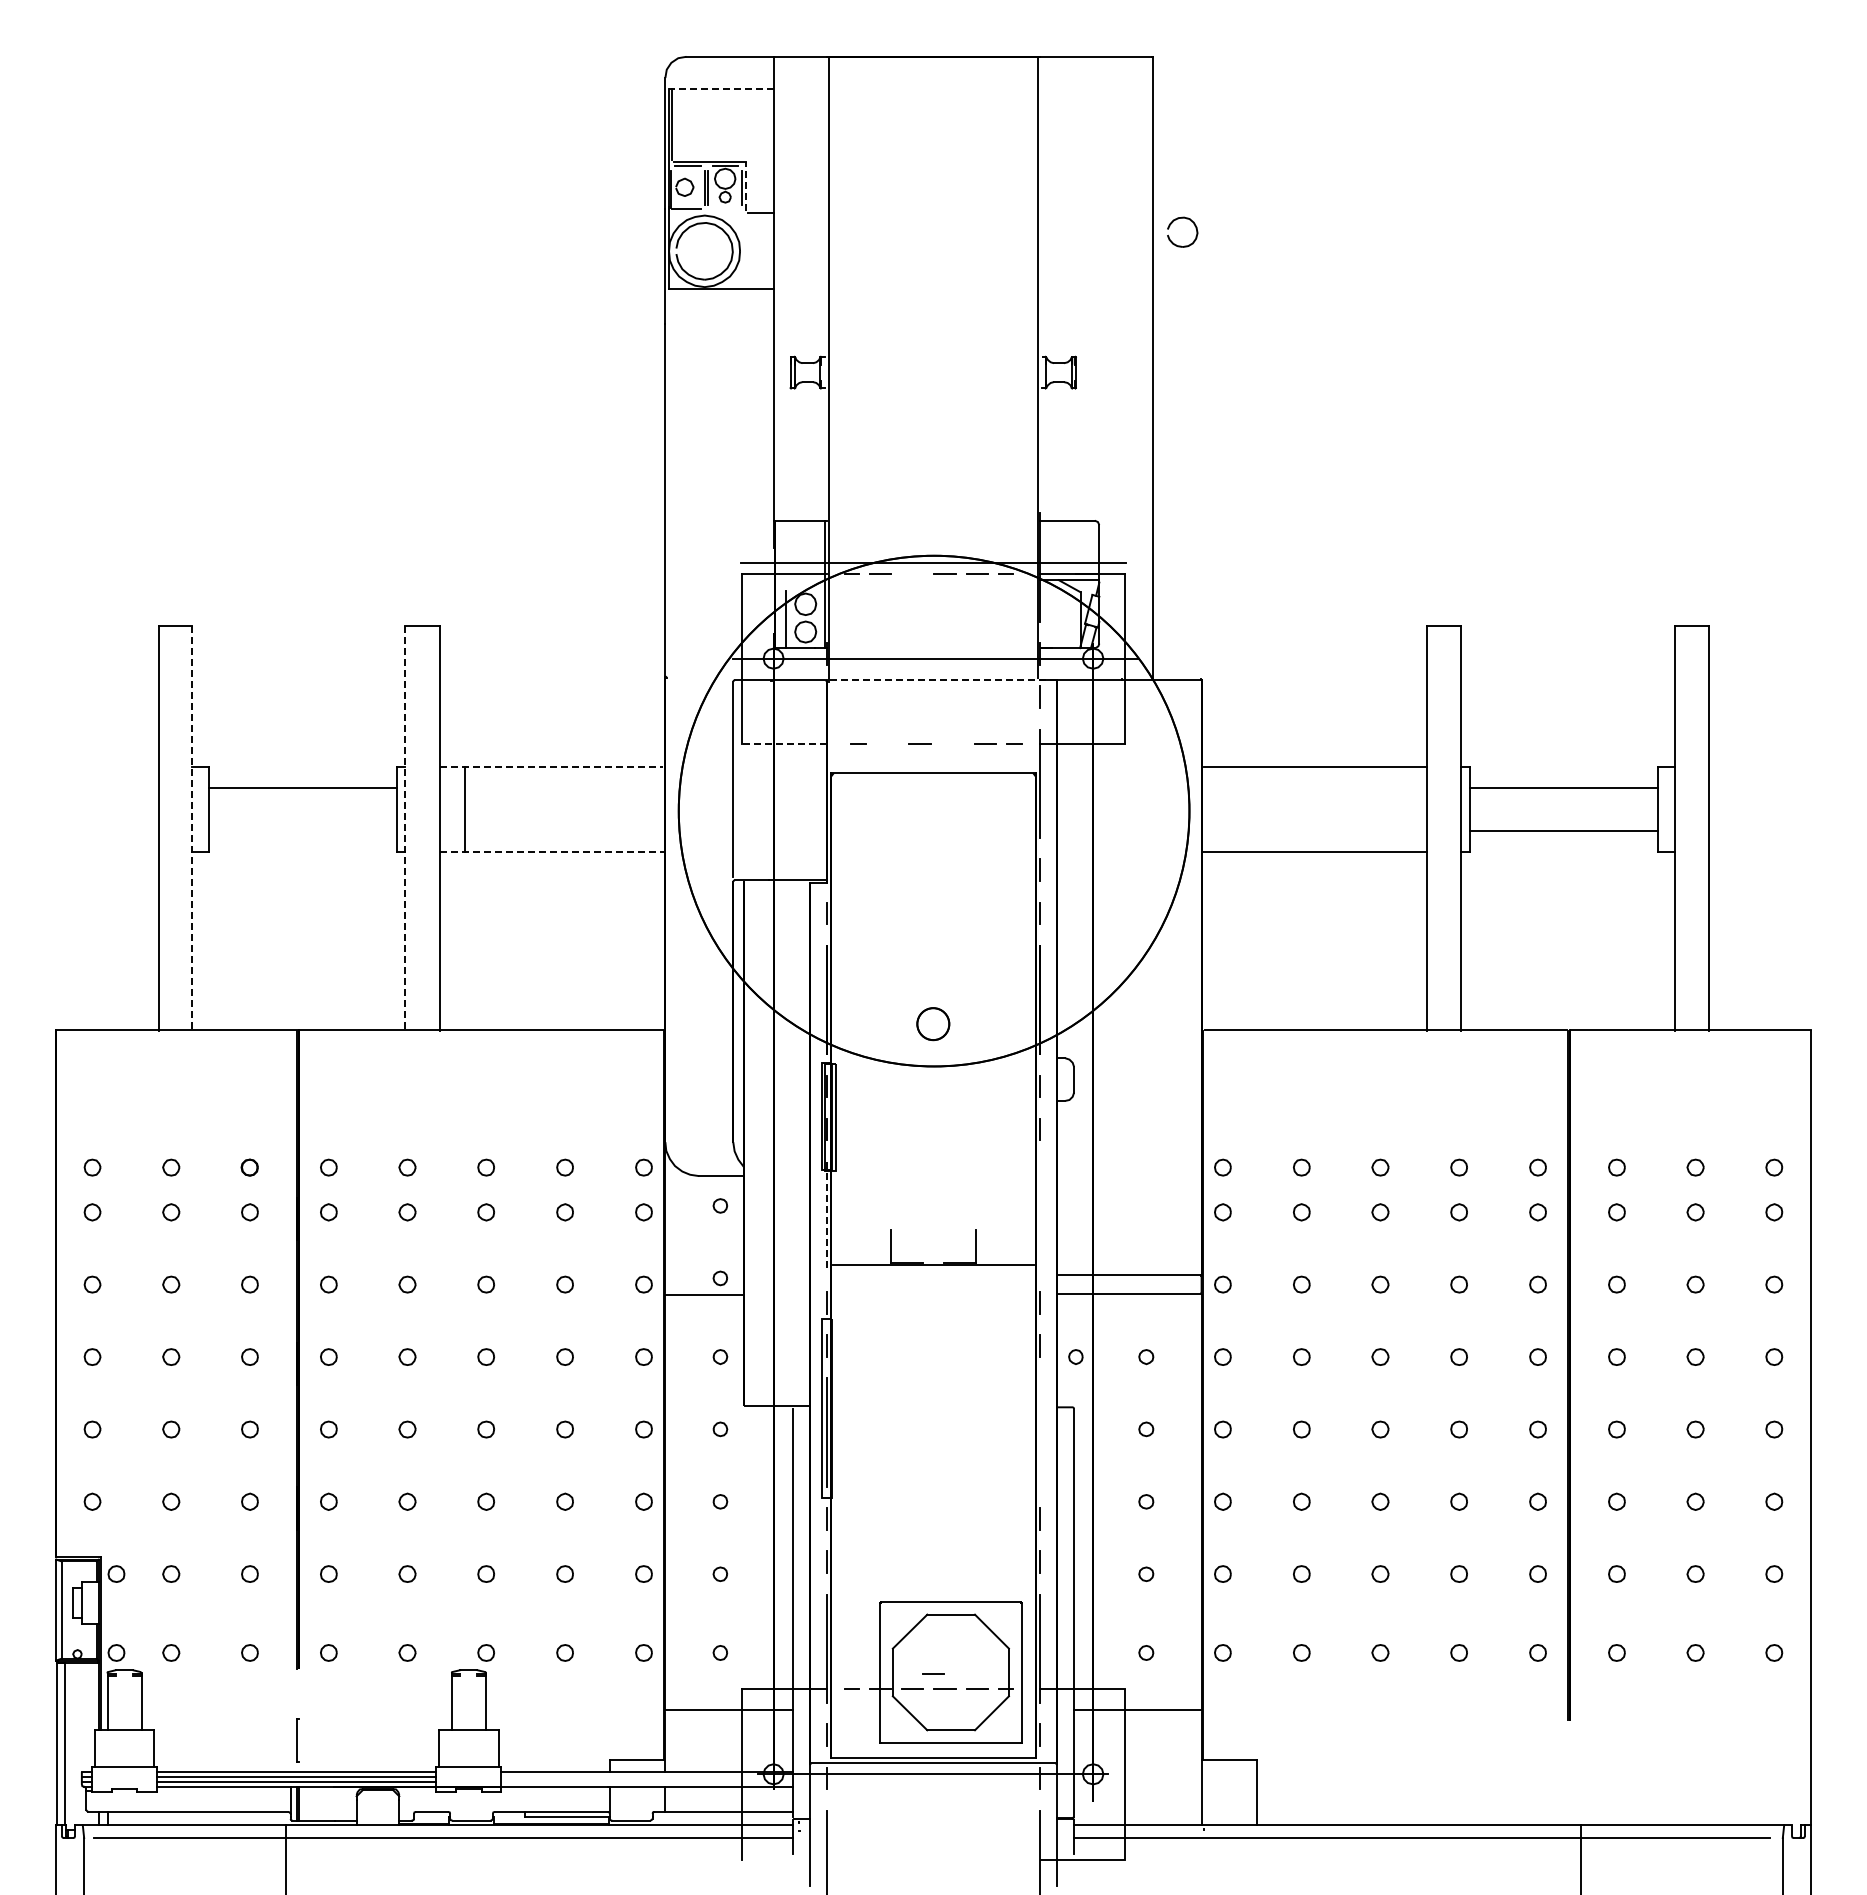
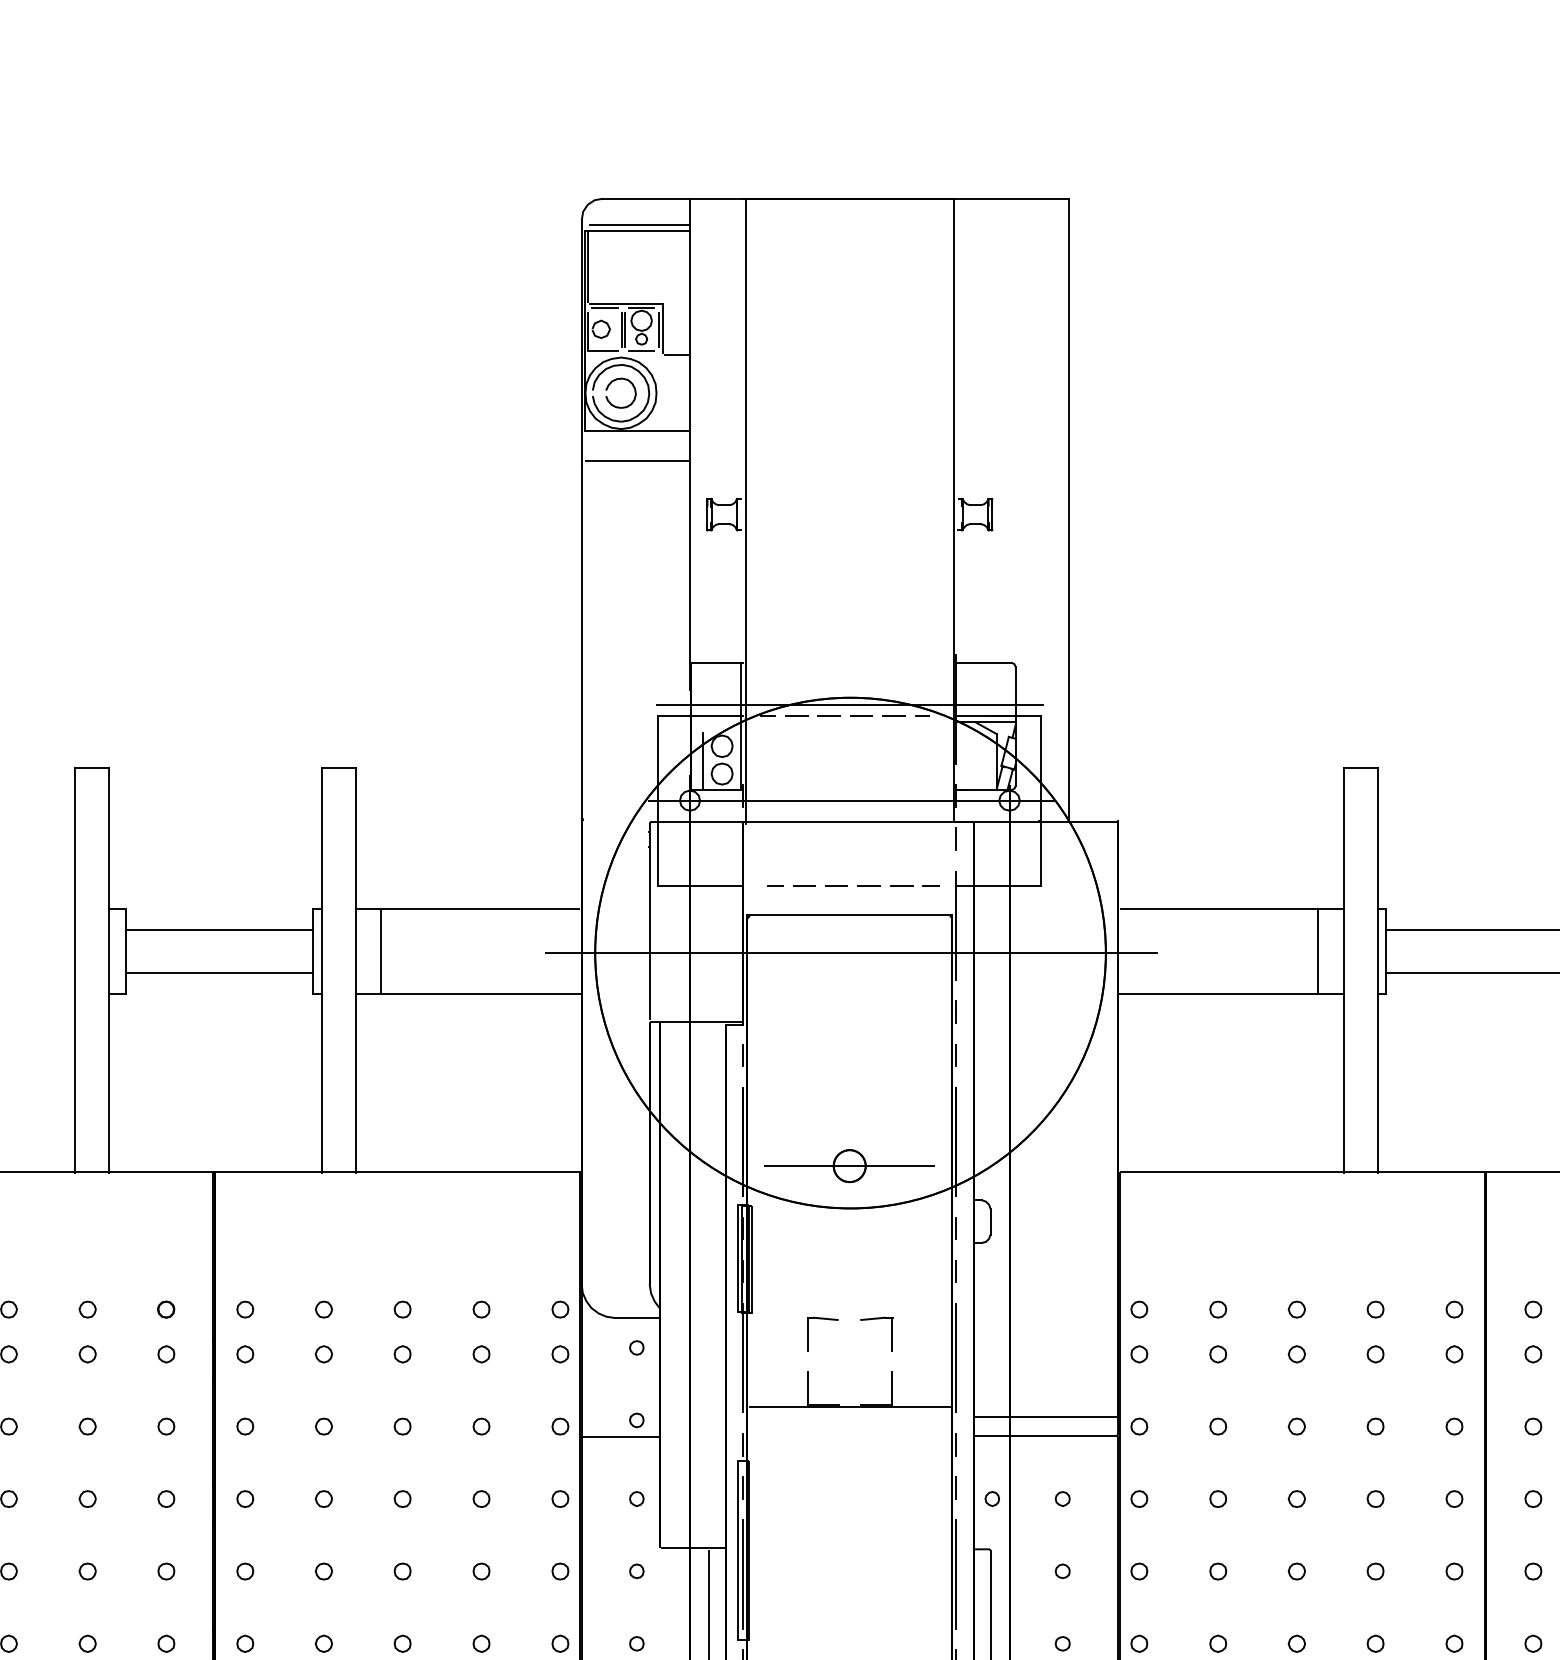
line: (723, 82) -> (639, 224), added
line: (721, 89) -> (637, 231), dashed -> solid
line: (746, 186) -> (662, 328), dashed -> solid
line: (724, 208) -> (640, 350), added
part: (1176, 220) -> (614, 381), moved
line: (721, 319) -> (637, 461), added
line: (912, 573) -> (828, 715), added
line: (941, 680) -> (857, 822), dashed -> solid
line: (887, 743) -> (803, 885), added
line: (952, 743) -> (868, 885), added
line: (783, 744) -> (699, 886), dashed -> solid
line: (551, 766) -> (467, 908), dashed -> solid
line: (1401, 808) -> (1317, 950), added
line: (934, 811) -> (850, 953), added
line: (192, 828) -> (108, 970), dashed -> solid
line: (405, 828) -> (321, 970), dashed -> solid
line: (303, 830) -> (219, 972), added
line: (552, 851) -> (468, 993), dashed -> solid
line: (932, 1024) -> (848, 1166), added
part: (906, 1177) -> (822, 1319), added
part: (959, 1177) -> (875, 1319), added
line: (826, 1216) -> (742, 1358), dashed -> solid
line: (1039, 1216) -> (955, 1358), added
line: (1039, 1432) -> (955, 1574), added

